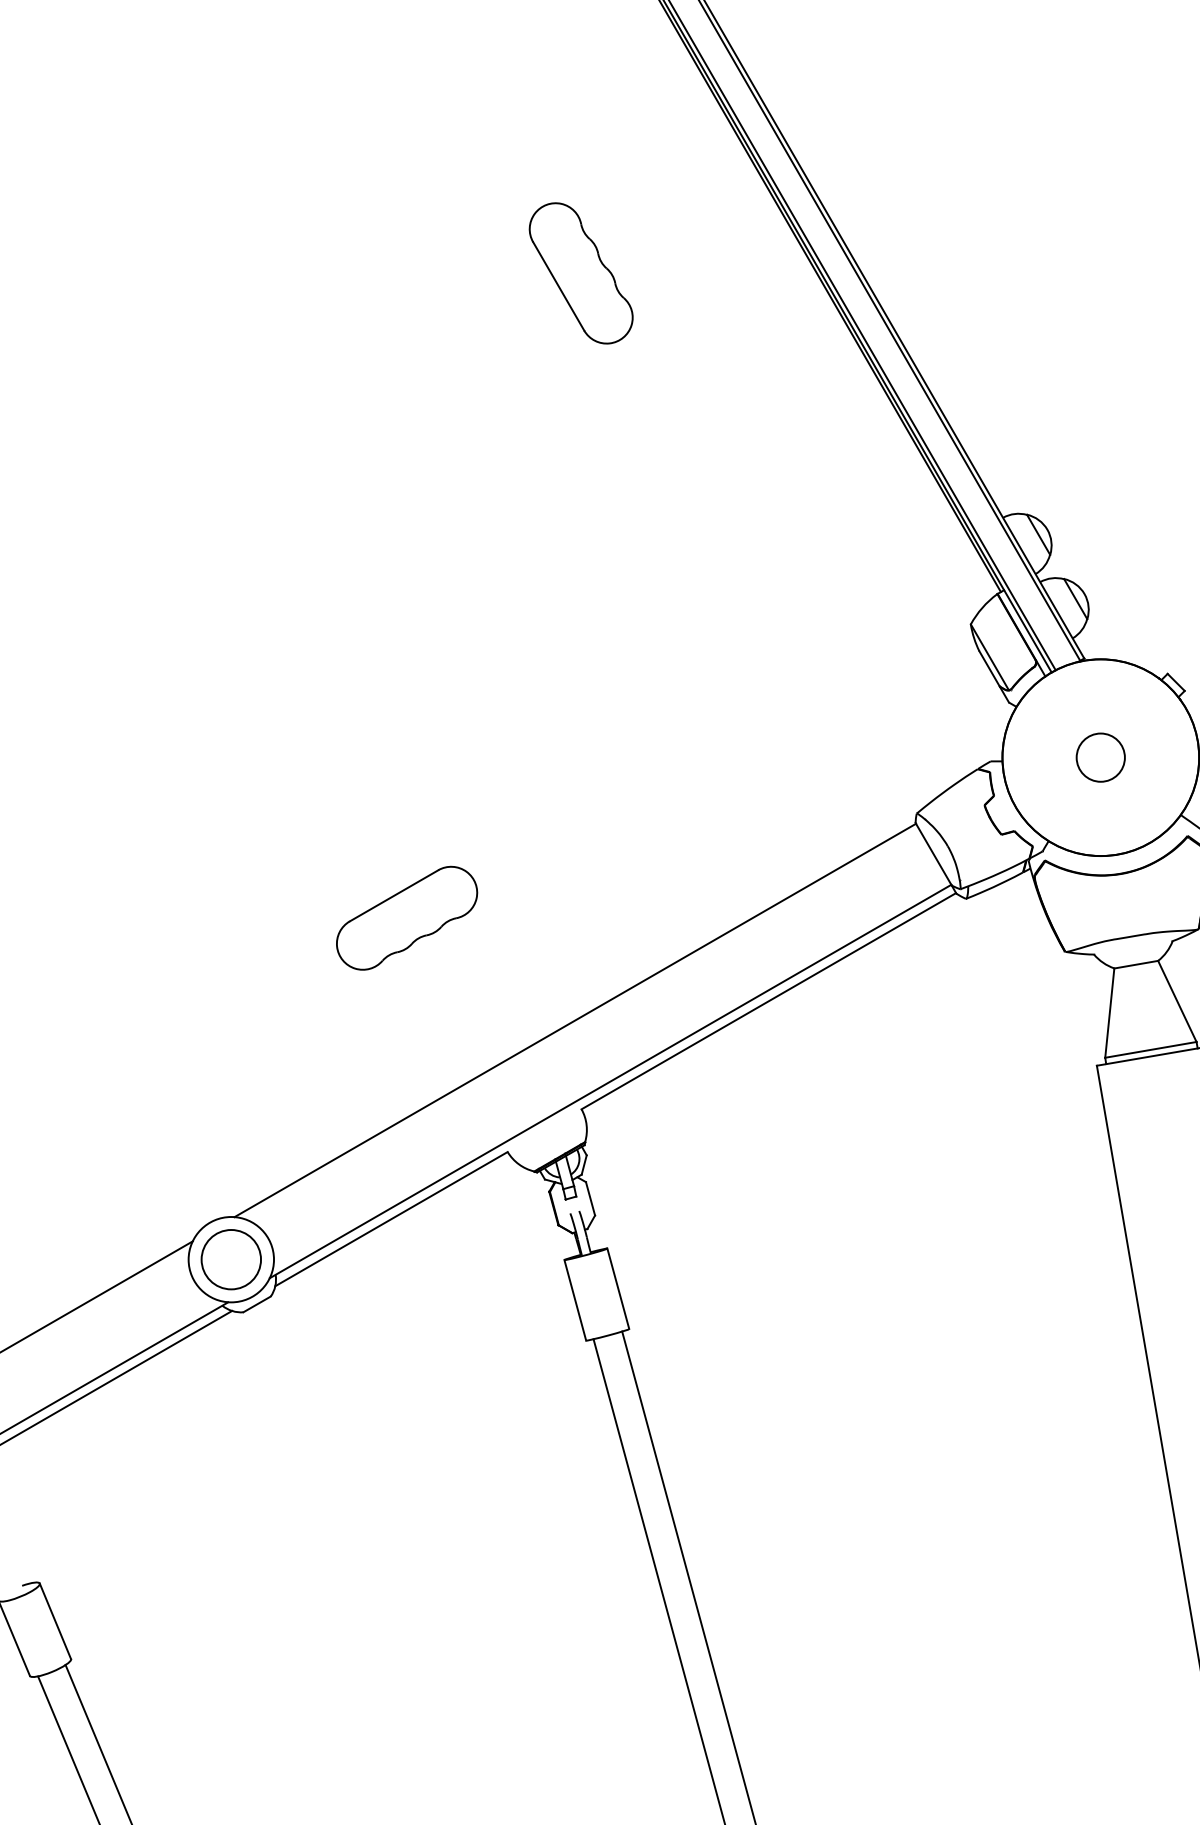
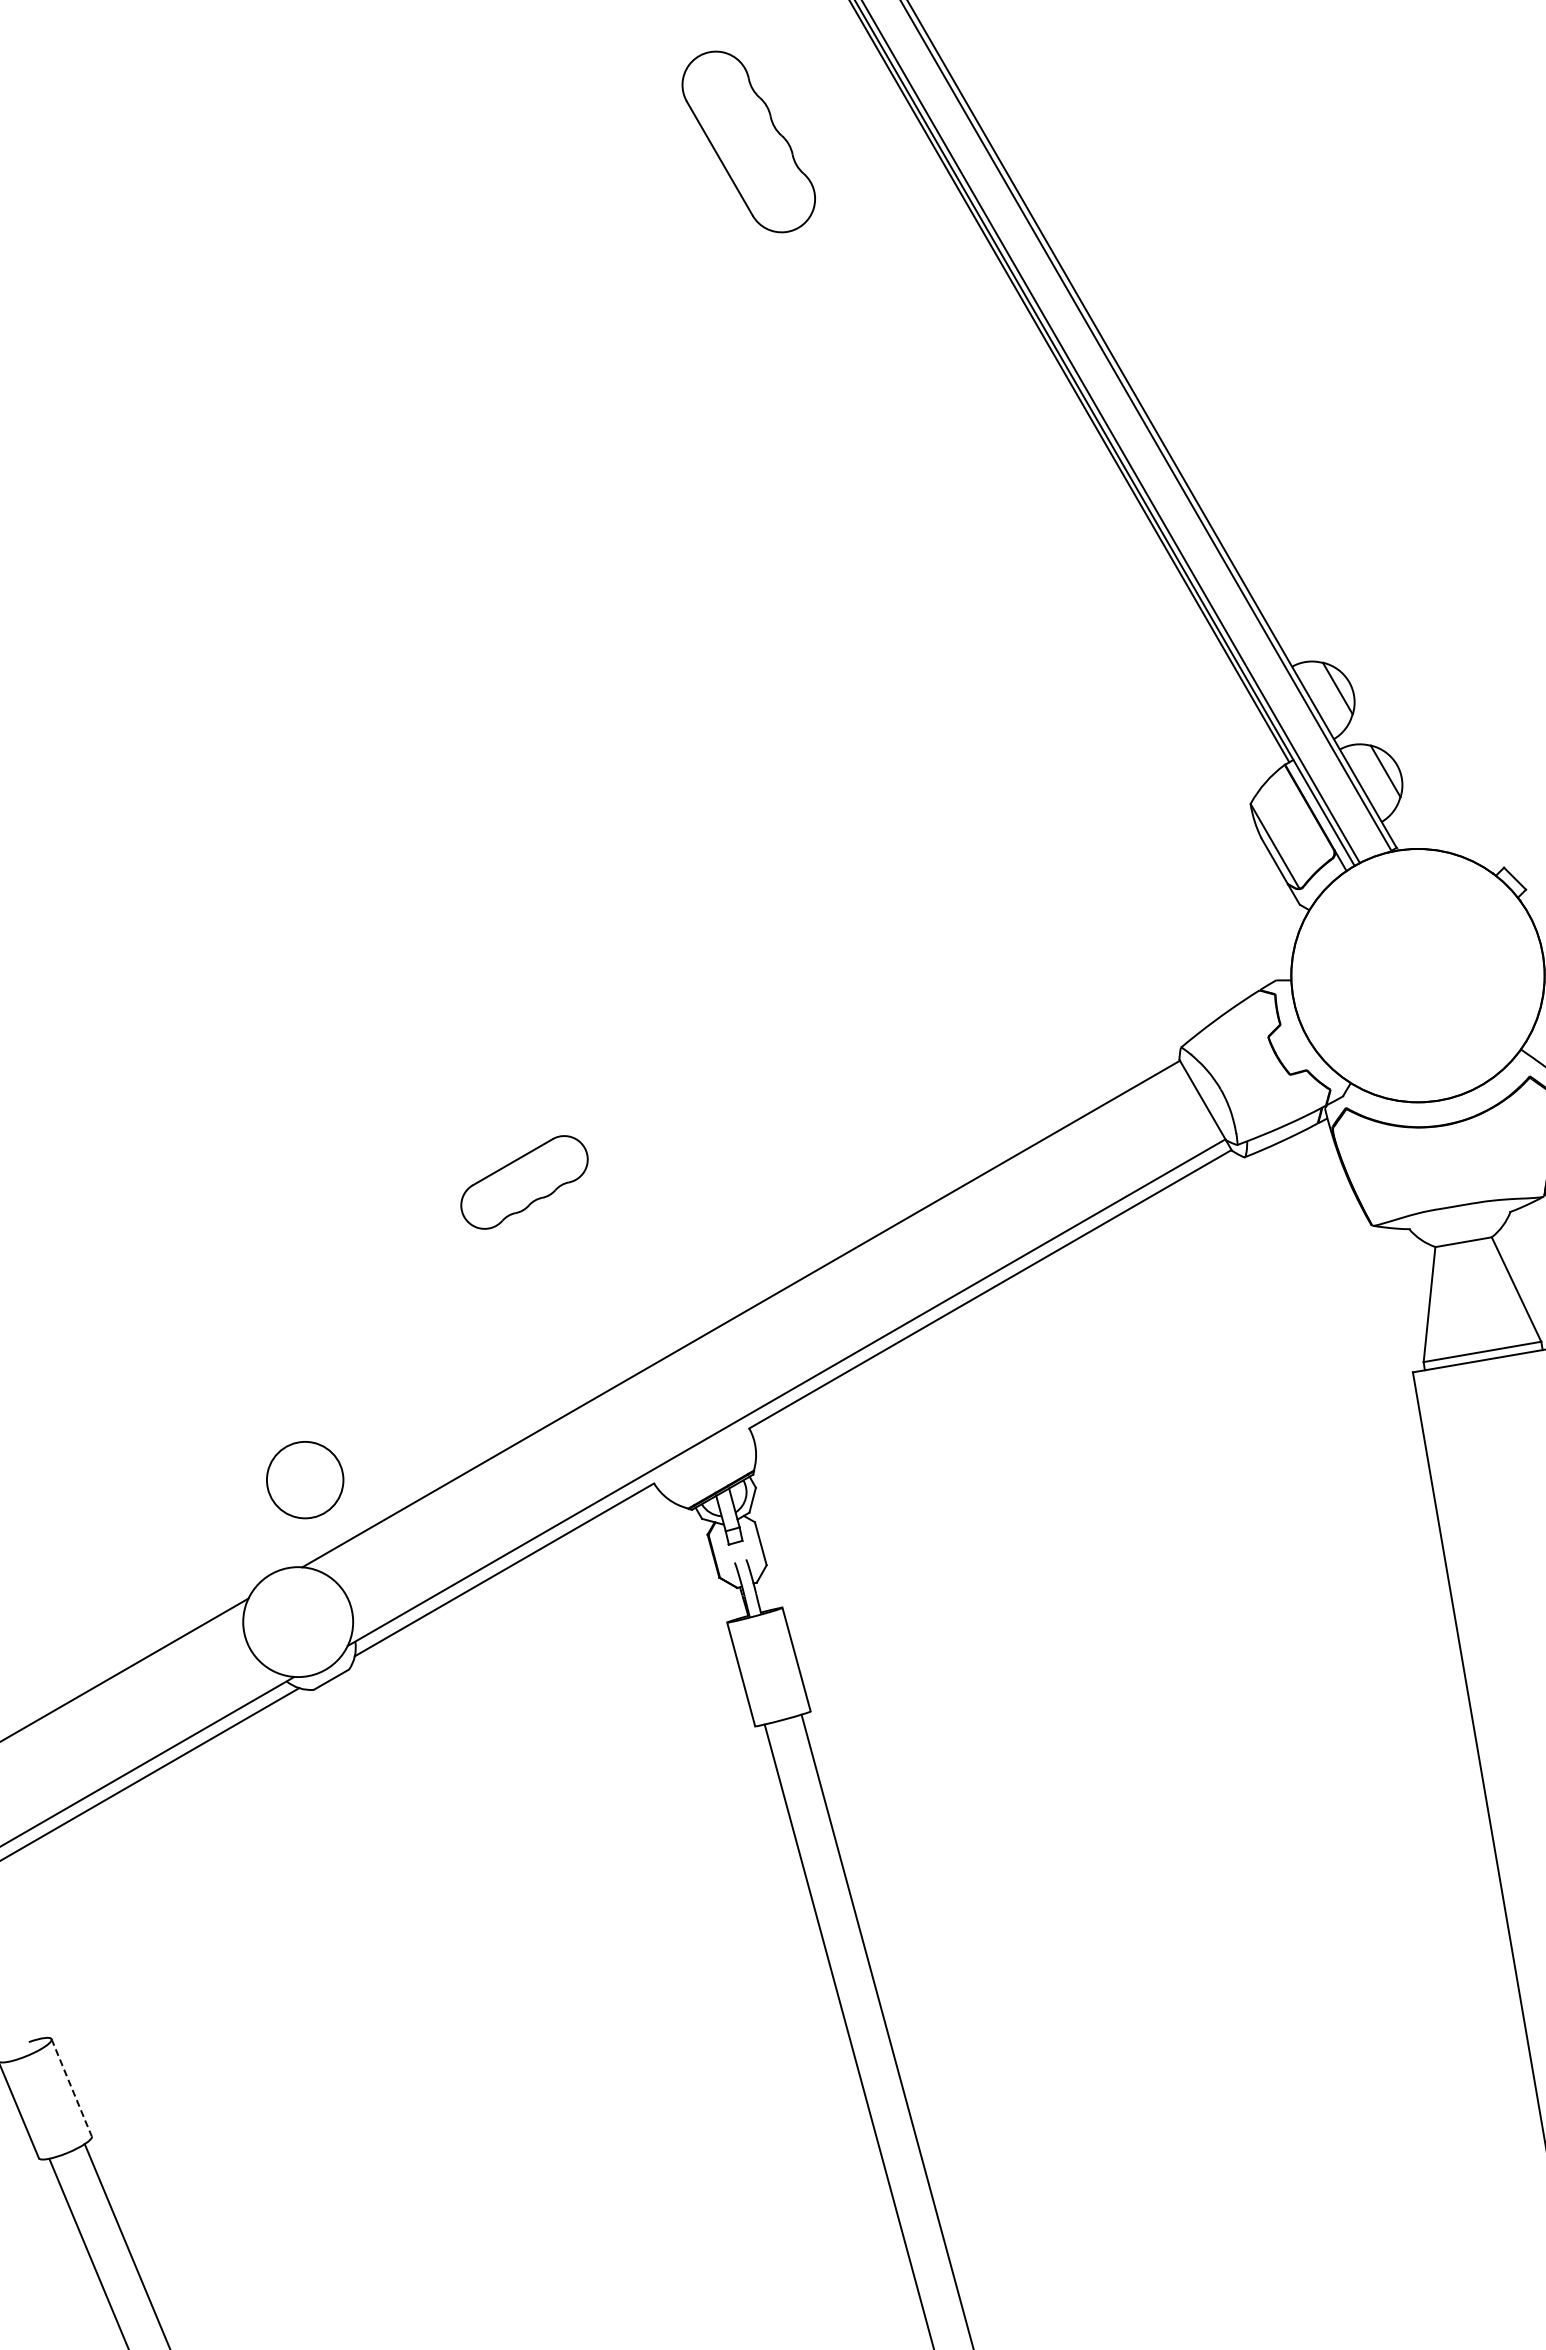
part: (580, 273) -> (748, 141), moved
circle: (1100, 757) -> (1417, 975), removed
part: (407, 918) -> (524, 1182), size x0.7
circle: (231, 1259) -> (305, 1480), moved
line: (55, 1621) -> (71, 2087), solid -> dashed

